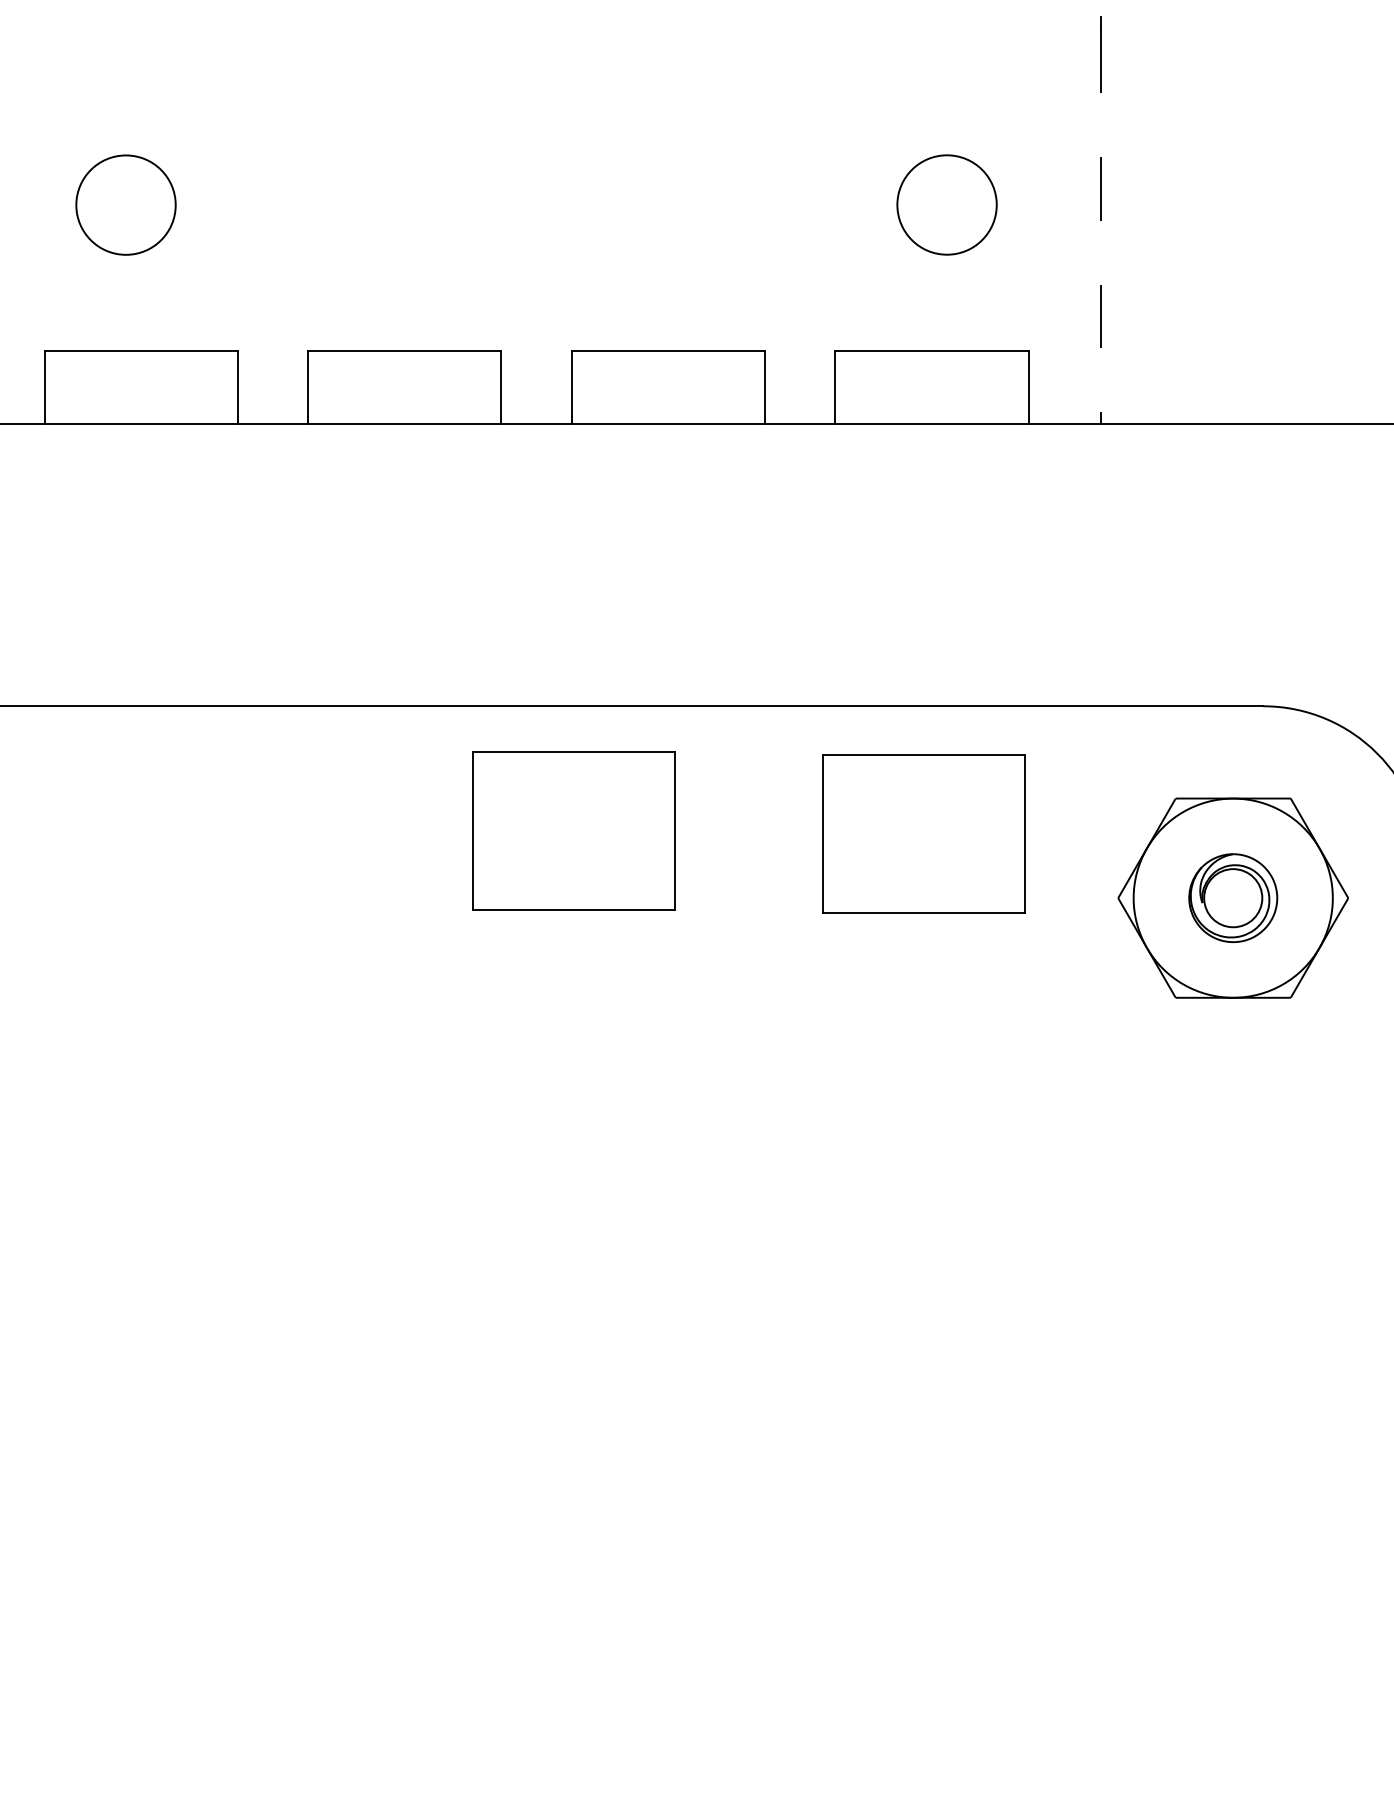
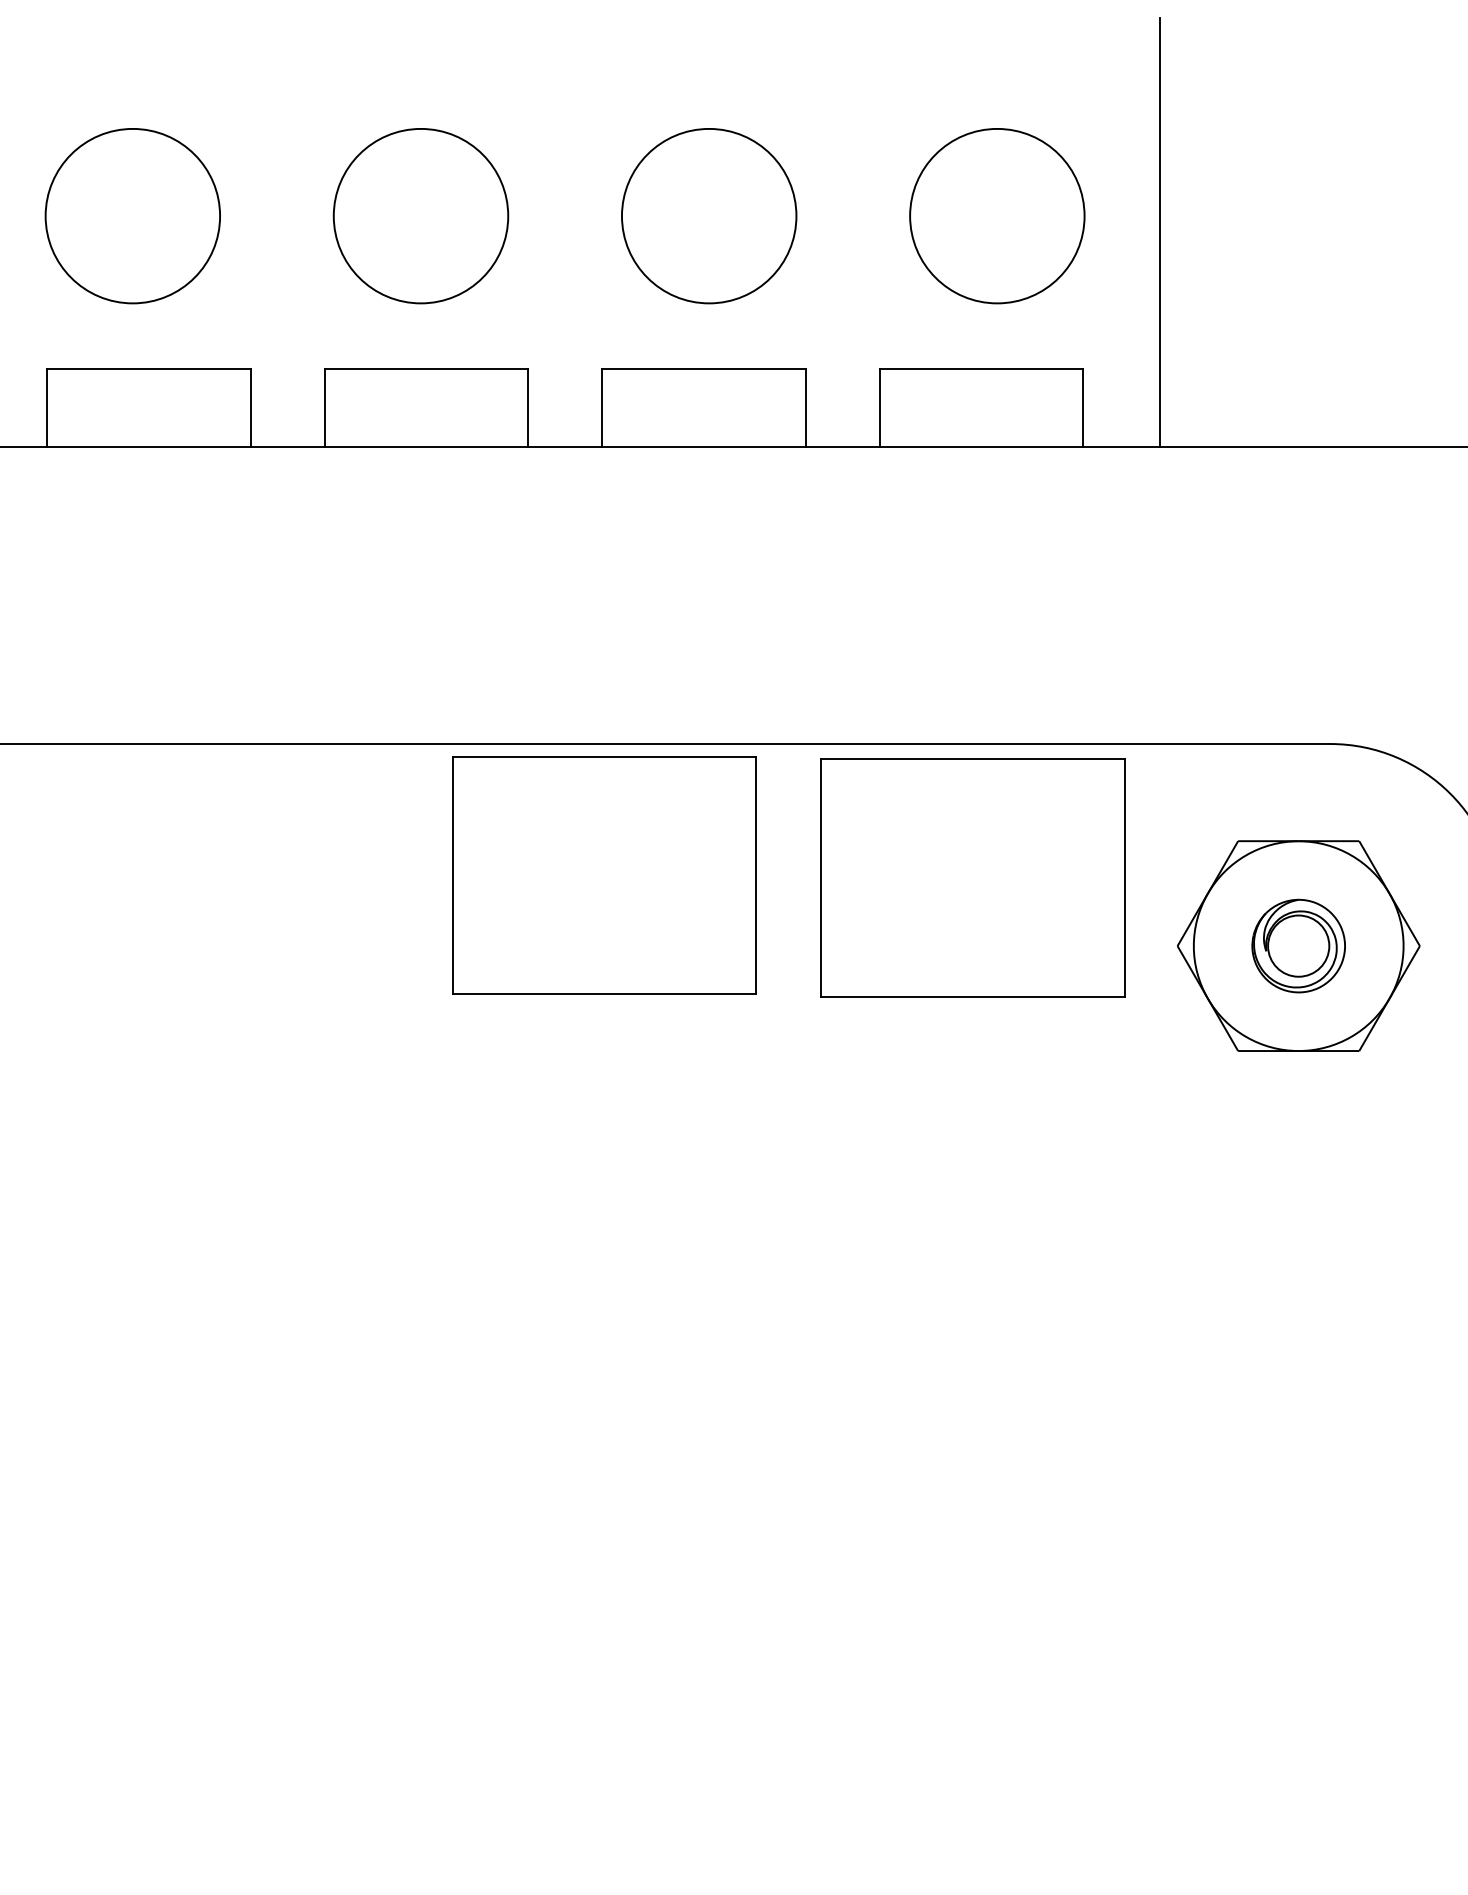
circle: (947, 204) -> (997, 215), size x1.67
circle: (125, 205) -> (132, 216), size x1.67
circle: (399, 205) -> (420, 216), added
circle: (673, 205) -> (709, 216), added
line: (1101, 227) -> (1159, 239), dashed -> solid
part: (574, 831) -> (604, 875), size x1.43
part: (923, 833) -> (972, 877), size x1.43

